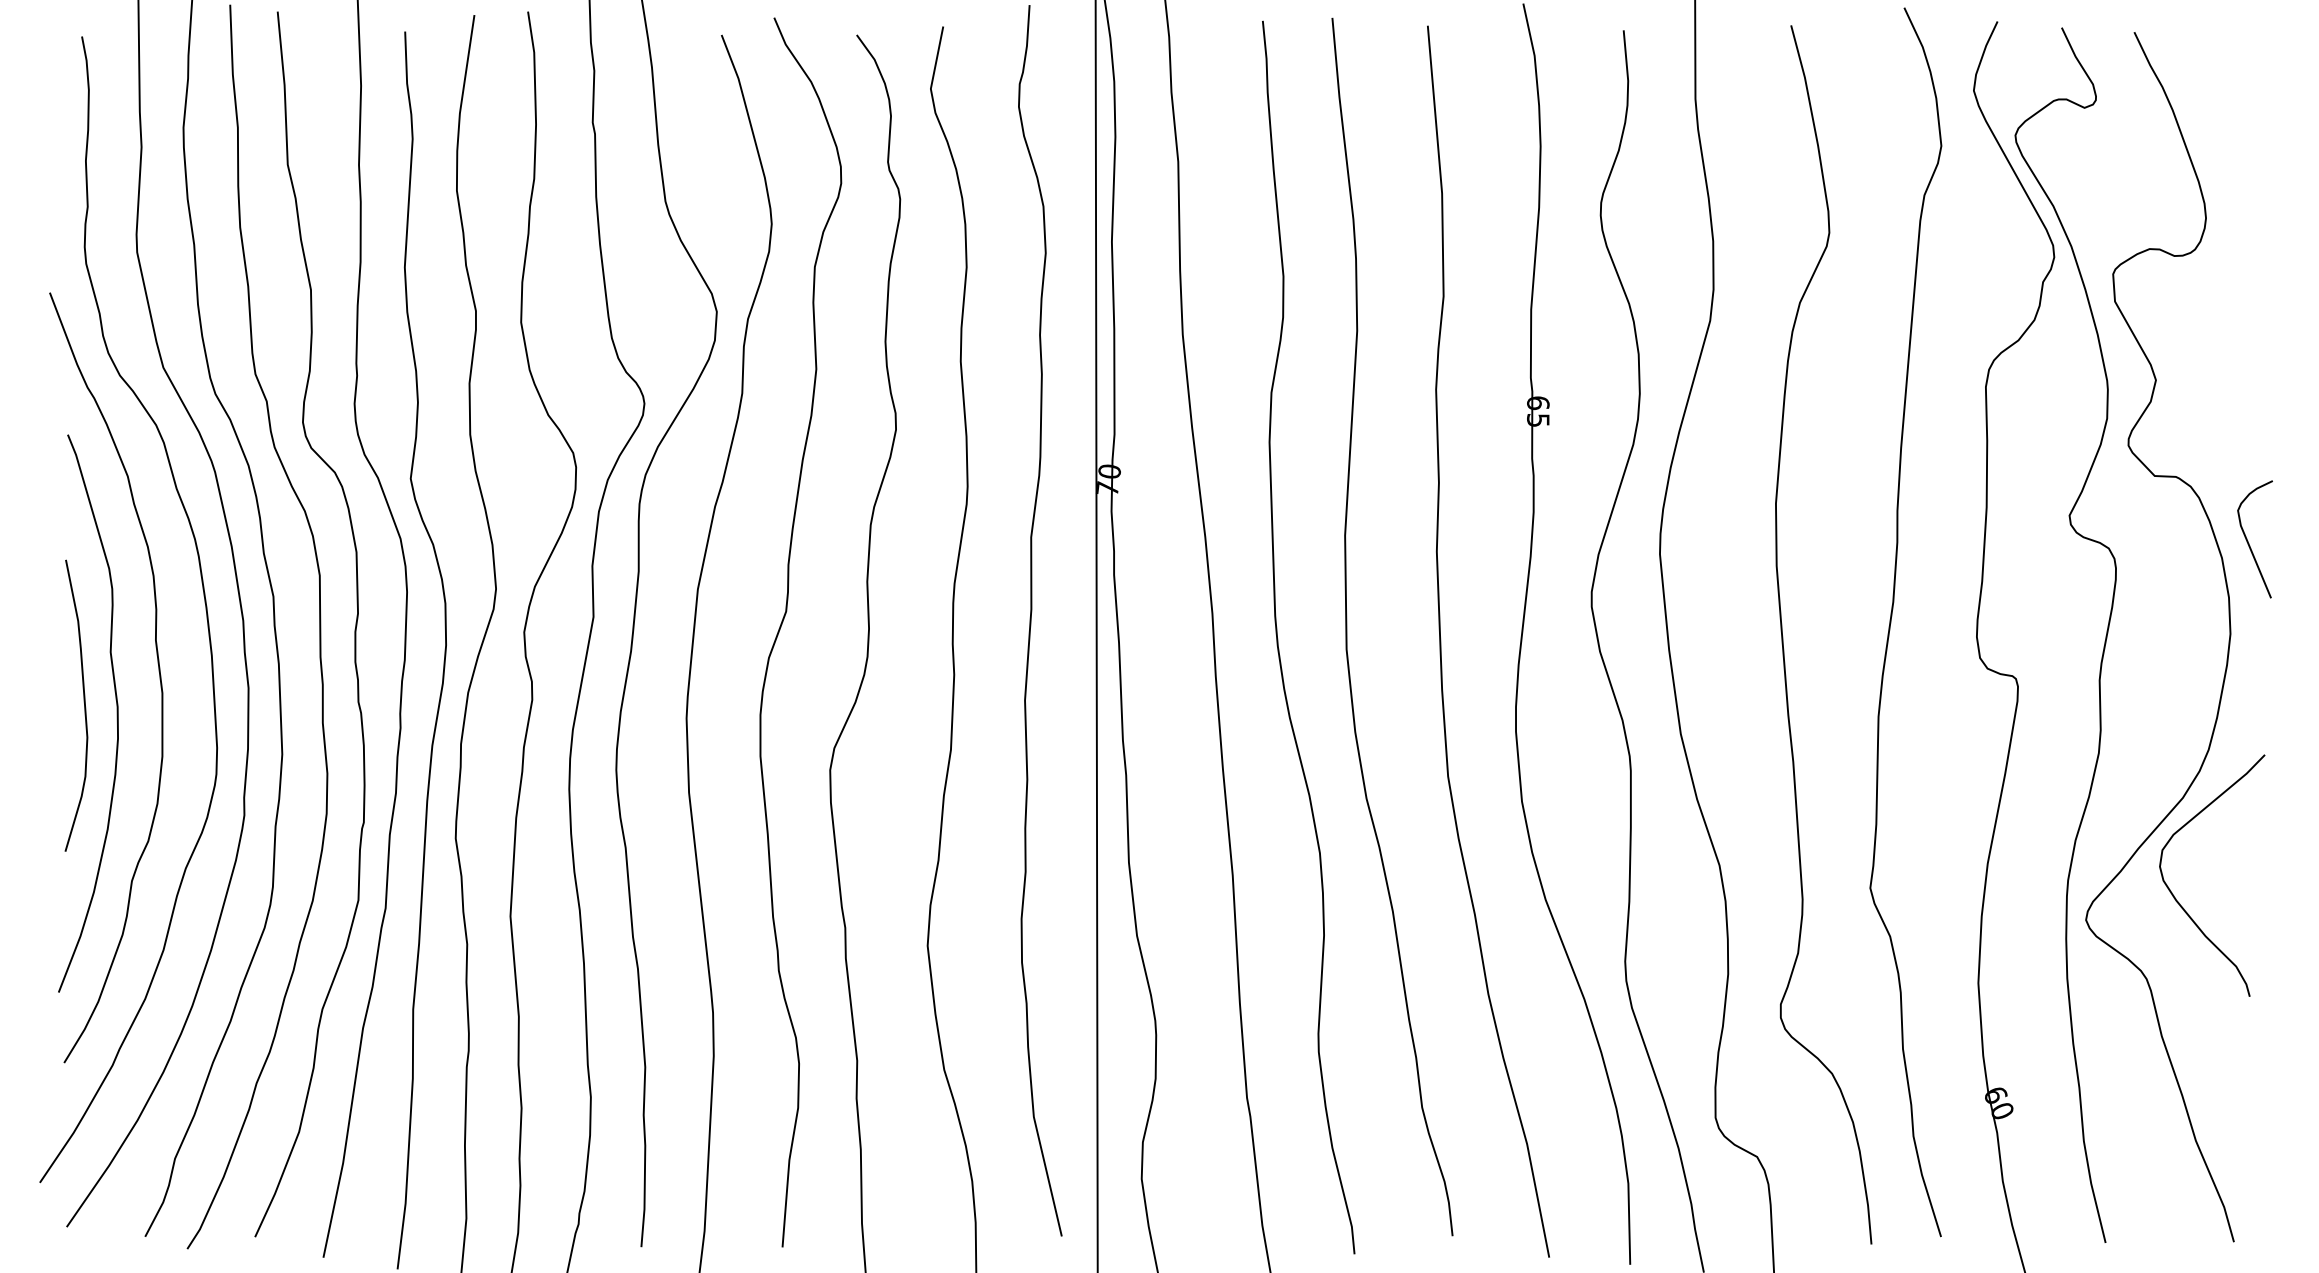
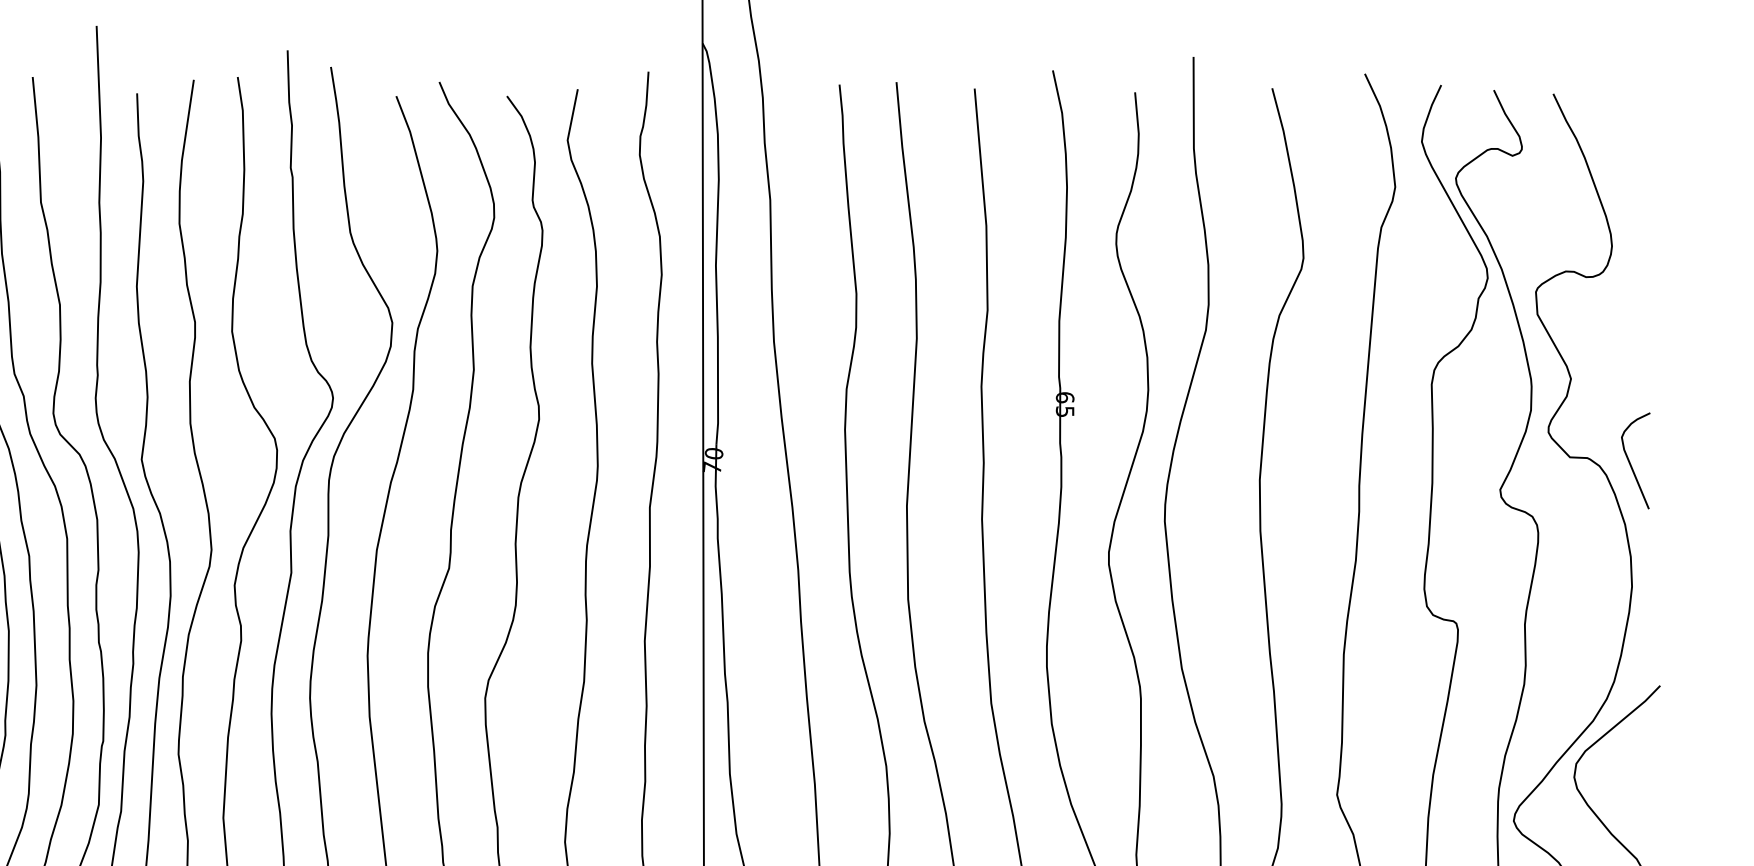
curve: (2248, 541) -> (1630, 462), moved

